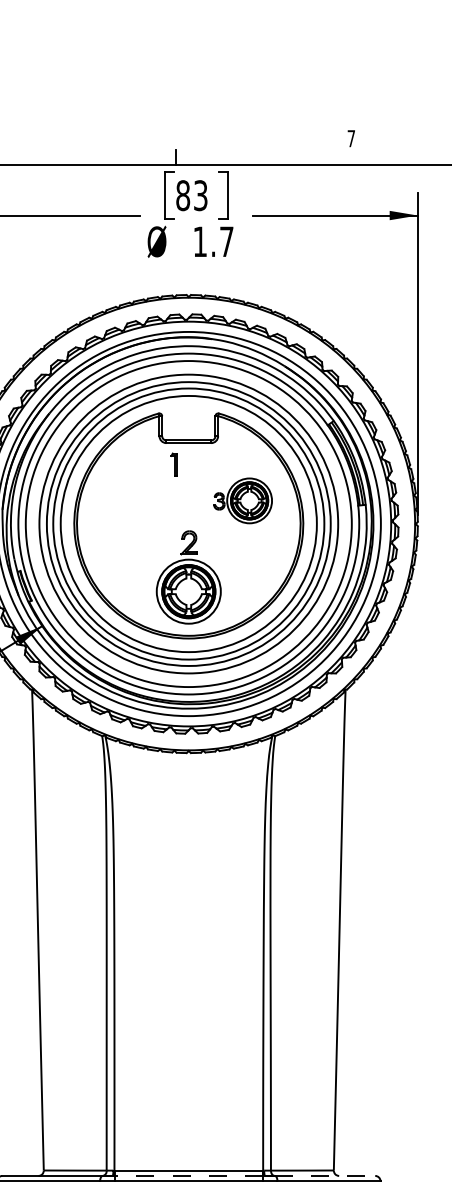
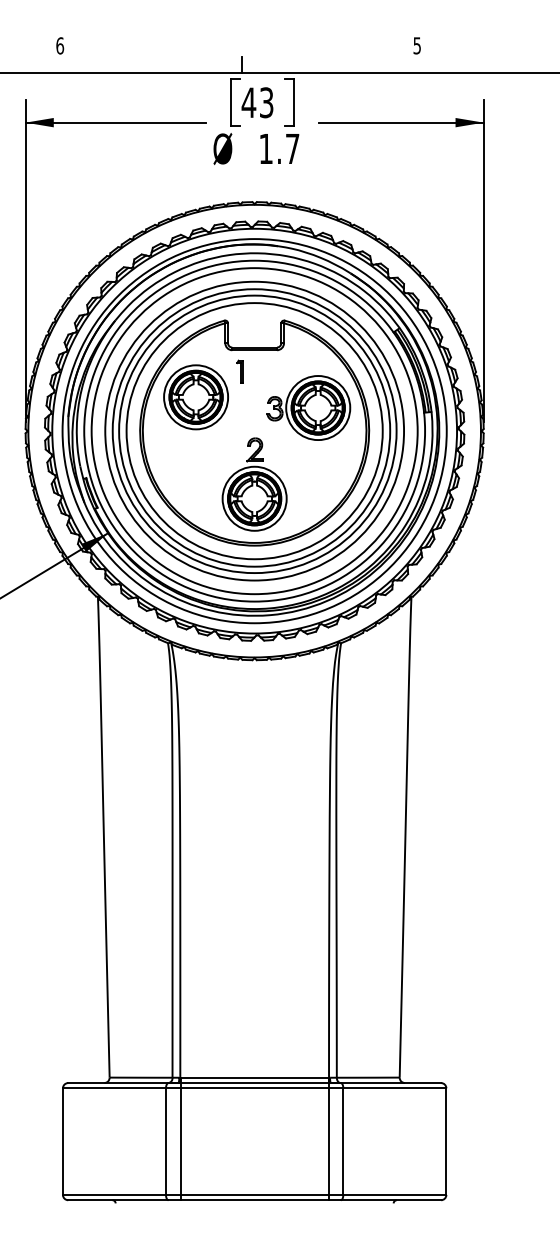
text: (350, 138) -> (416, 45), 7 -> 5
text: (182, 195) -> (248, 102), 83 -> 43
part: (129, 490) -> (195, 397), added
part: (242, 500) -> (308, 407), size x1.43
line: (188, 1176) -> (254, 1083), dashed -> solid
line: (325, 1176) -> (391, 1083), dashed -> solid

